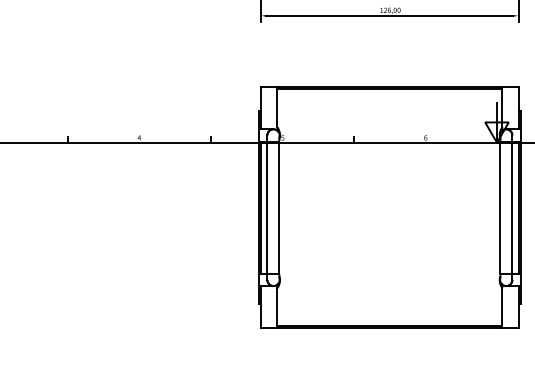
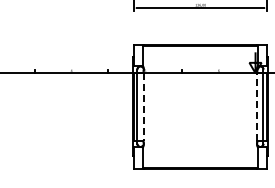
line: (500, 207) -> (257, 106), solid -> dashed
line: (279, 209) -> (143, 107), solid -> dashed

